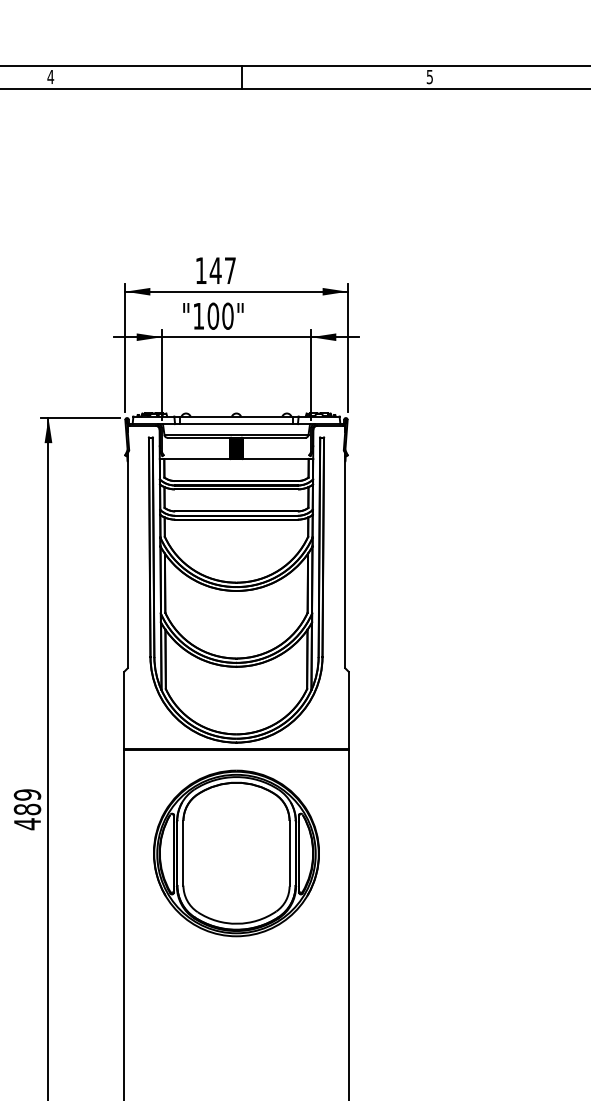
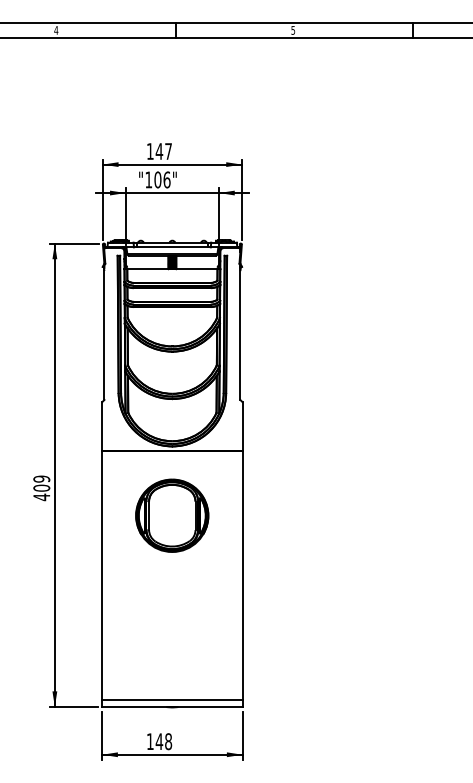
text: (227, 315) -> (166, 179), "100" -> "106"
text: (27, 808) -> (41, 487), 489 -> 409
part: (235, 853) -> (171, 515), size x0.7

